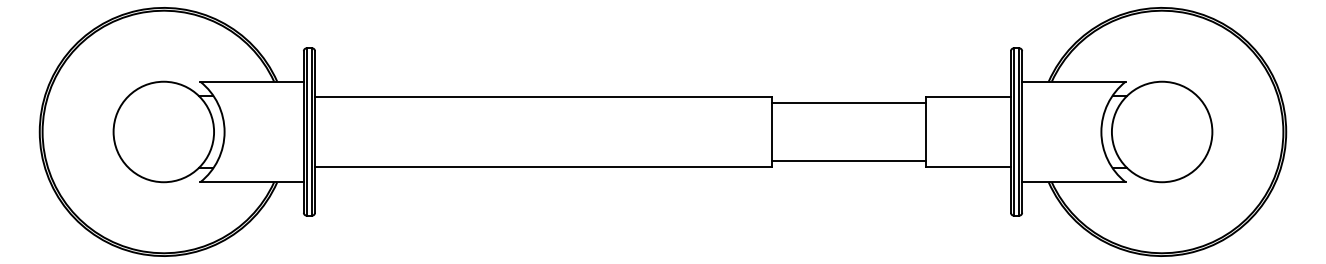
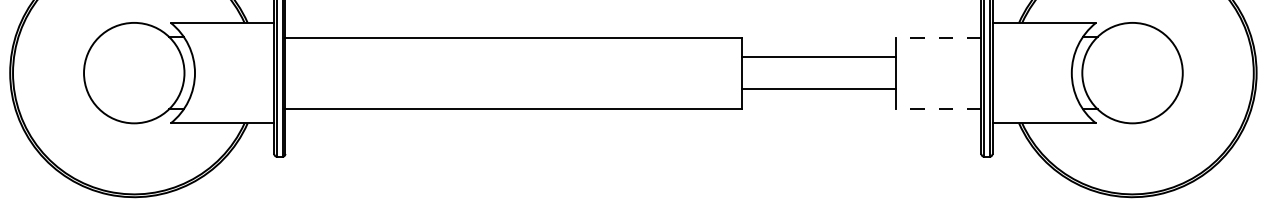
line: (968, 96) -> (938, 37), solid -> dashed
line: (848, 102) -> (818, 56), moved
line: (848, 161) -> (818, 89), moved
line: (968, 167) -> (938, 108), solid -> dashed

